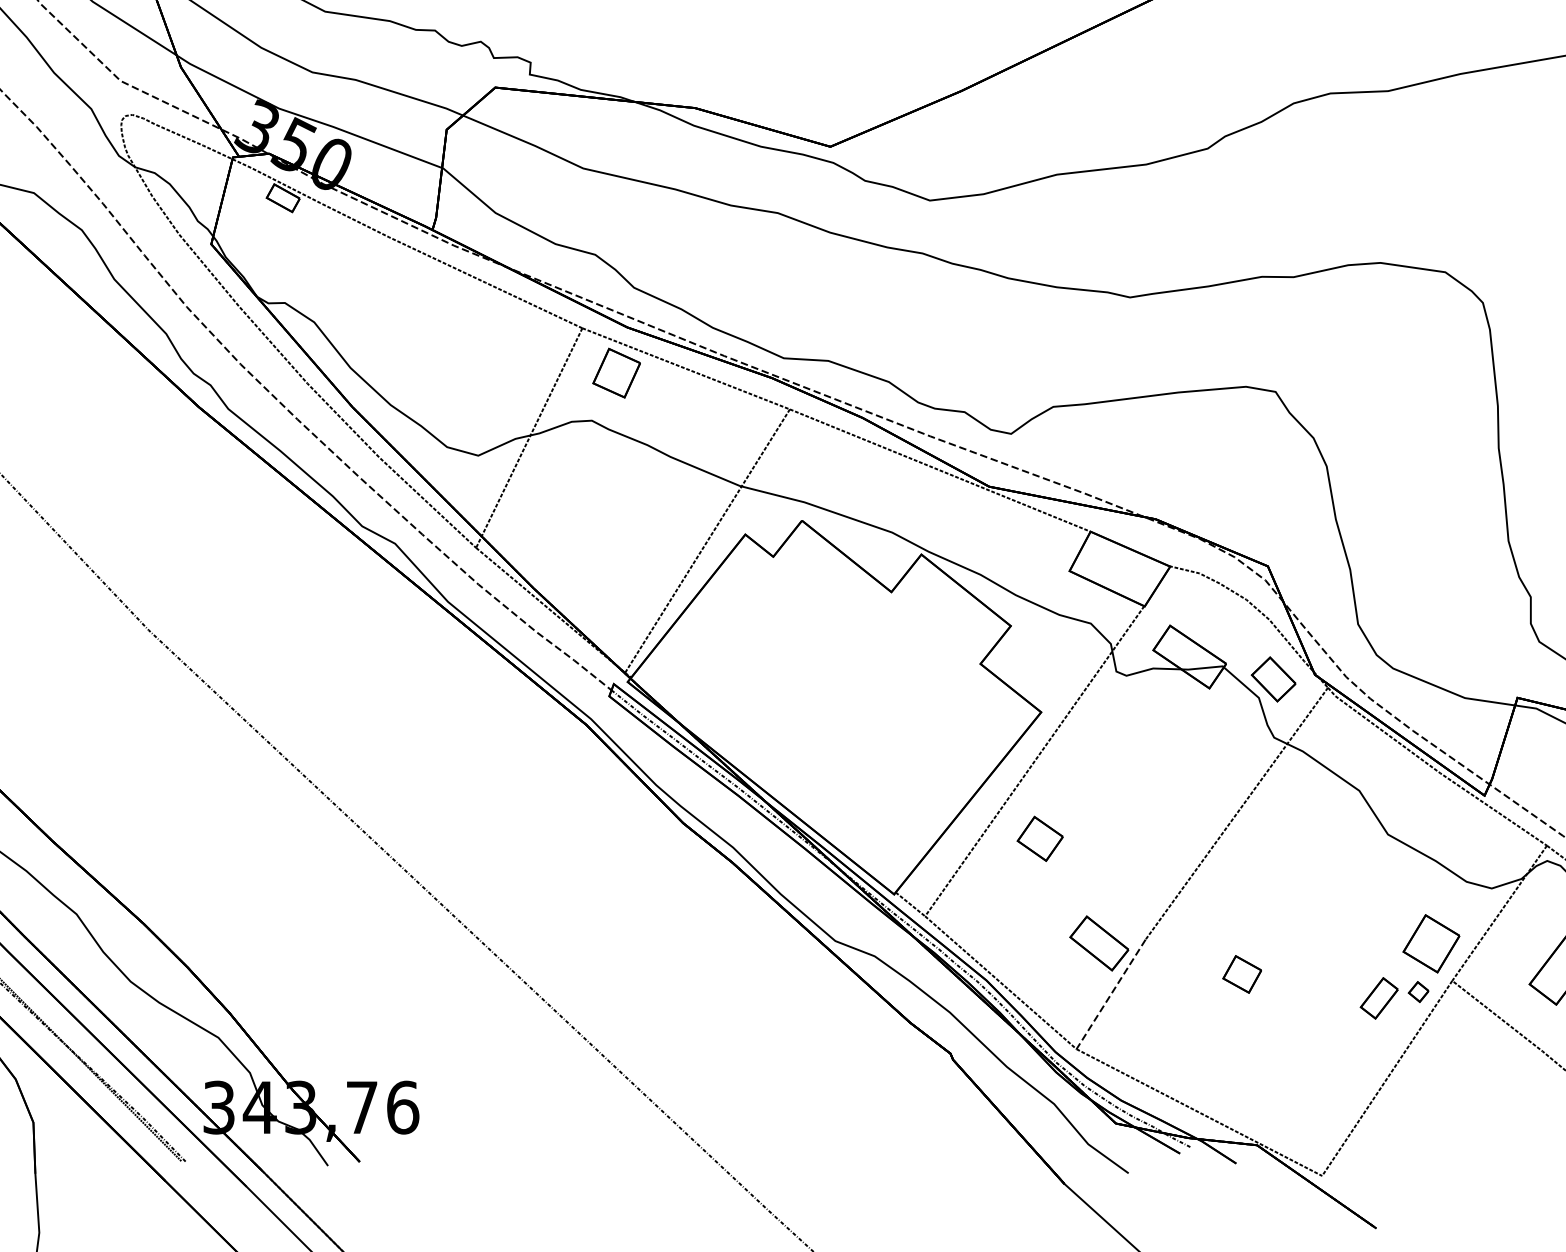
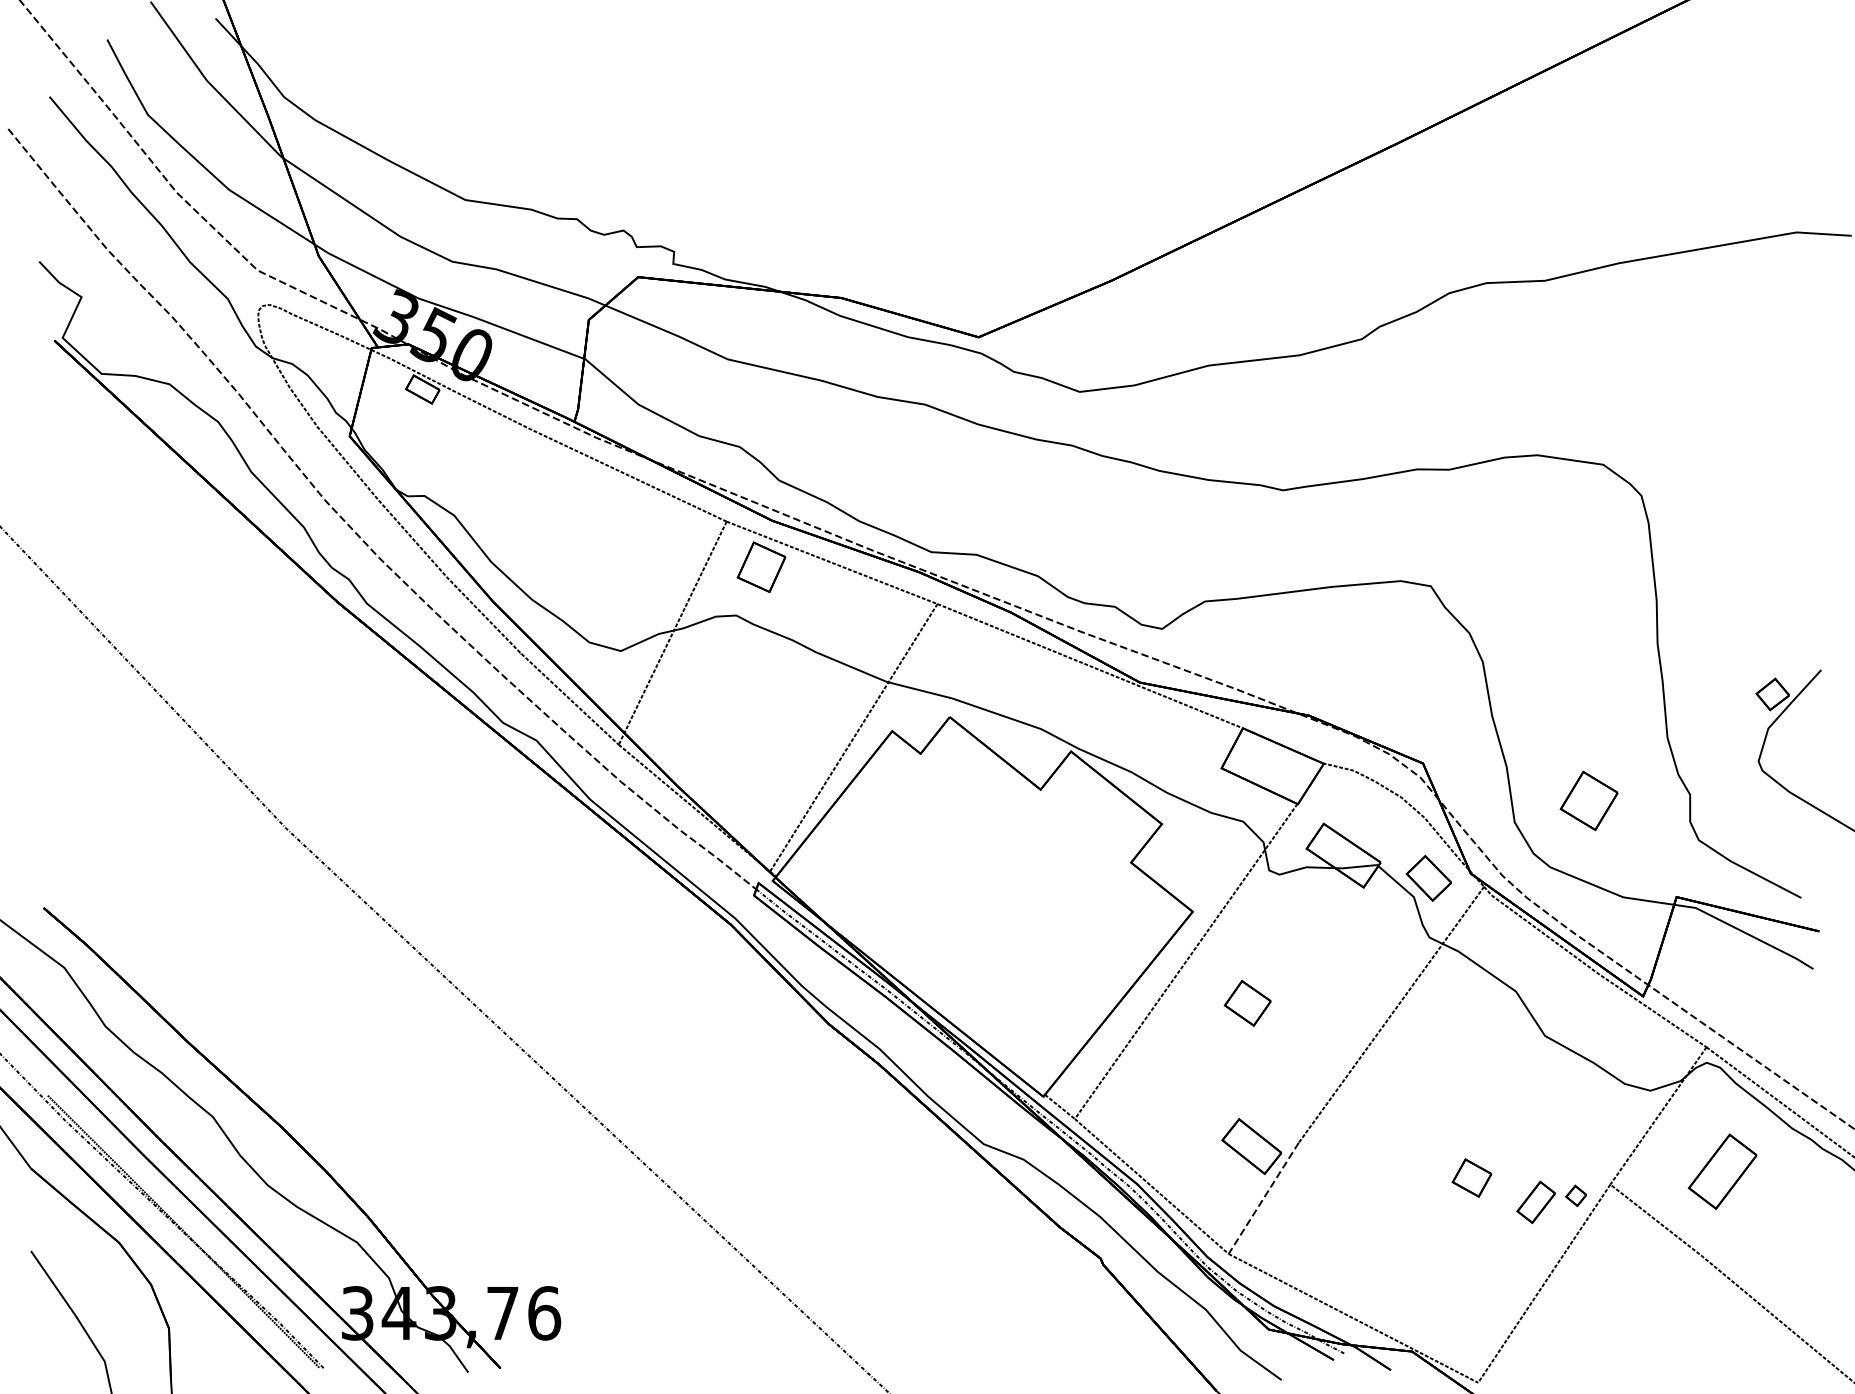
part: (1039, 839) -> (1247, 1003), moved
part: (1430, 943) -> (1588, 800), moved
part: (1241, 973) -> (1471, 1177), moved

